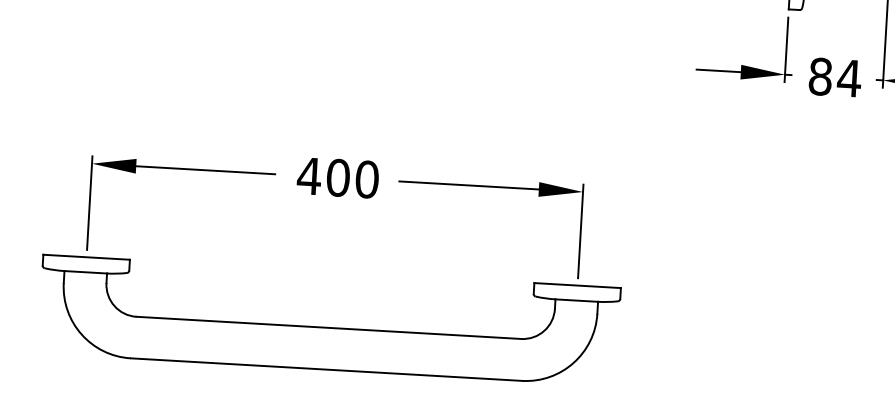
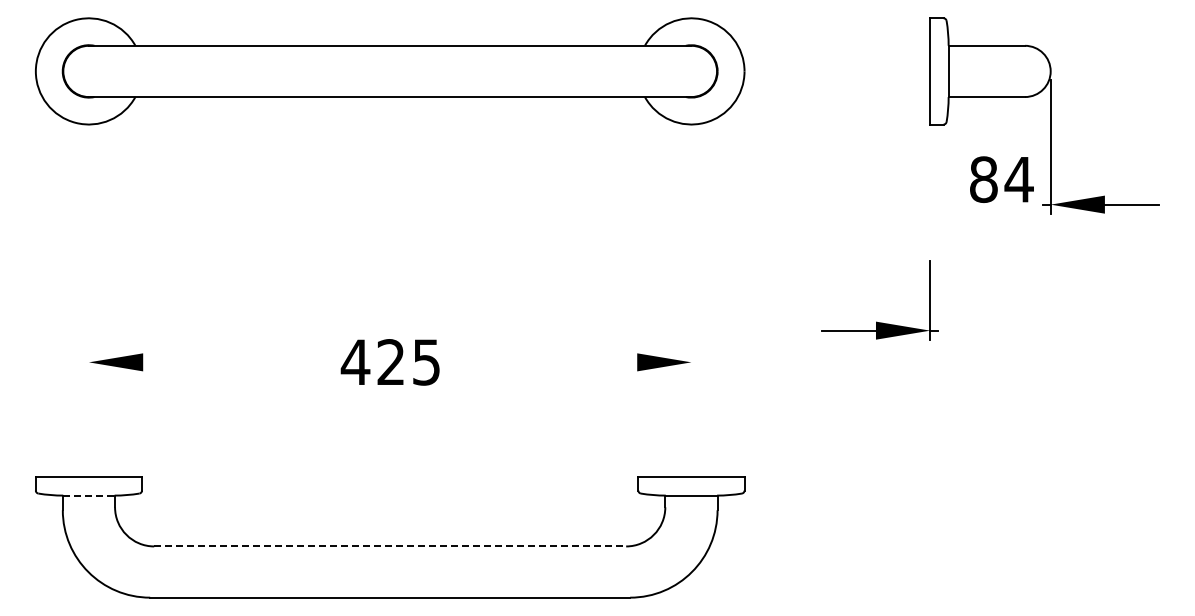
part: (742, 64) -> (877, 321), moved
text: (834, 77) -> (1001, 179), moved
line: (205, 170) -> (228, 362), removed
text: (352, 178) -> (408, 362), 400 -> 425
line: (468, 185) -> (551, 362), removed
line: (89, 202) -> (88, 410), removed
line: (580, 231) -> (691, 410), removed
line: (85, 272) -> (88, 495), solid -> dashed
line: (329, 327) -> (390, 546), solid -> dashed

